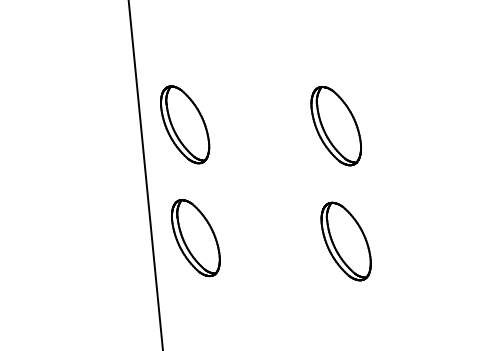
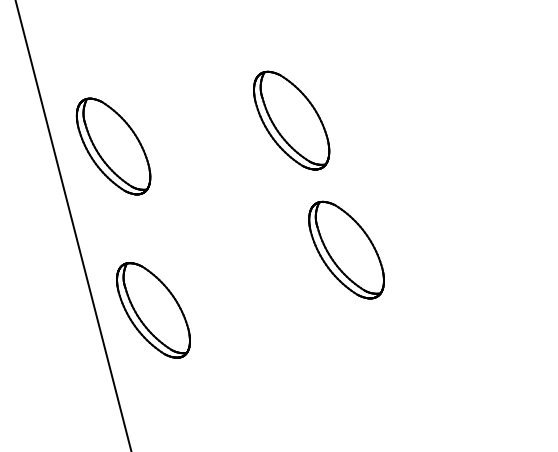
part: (335, 126) -> (290, 121), moved
part: (195, 238) -> (153, 311), moved
part: (345, 241) -> (345, 250), moved

